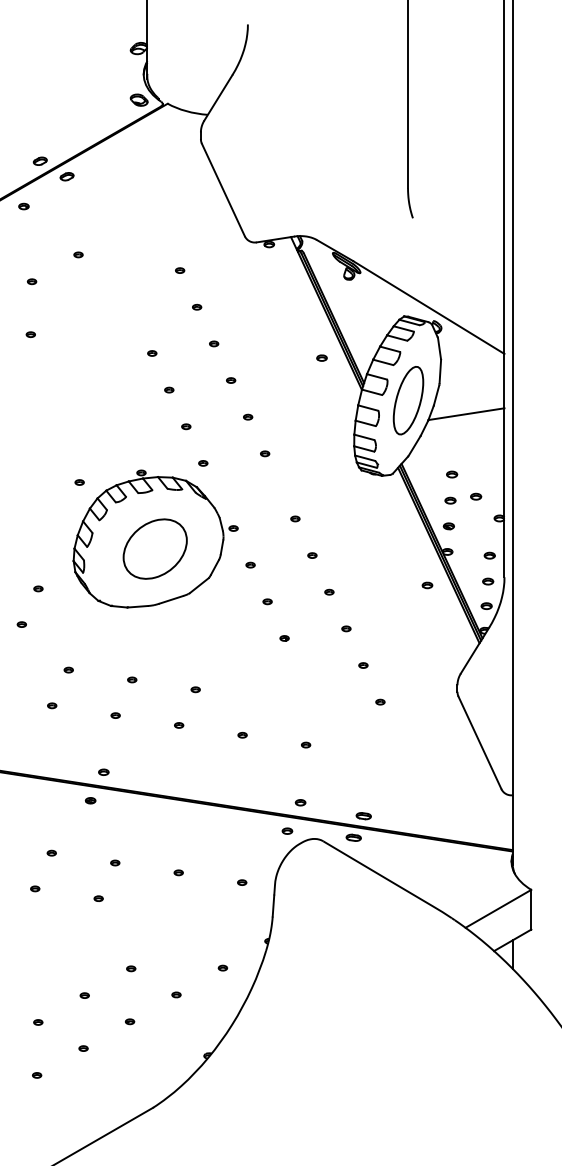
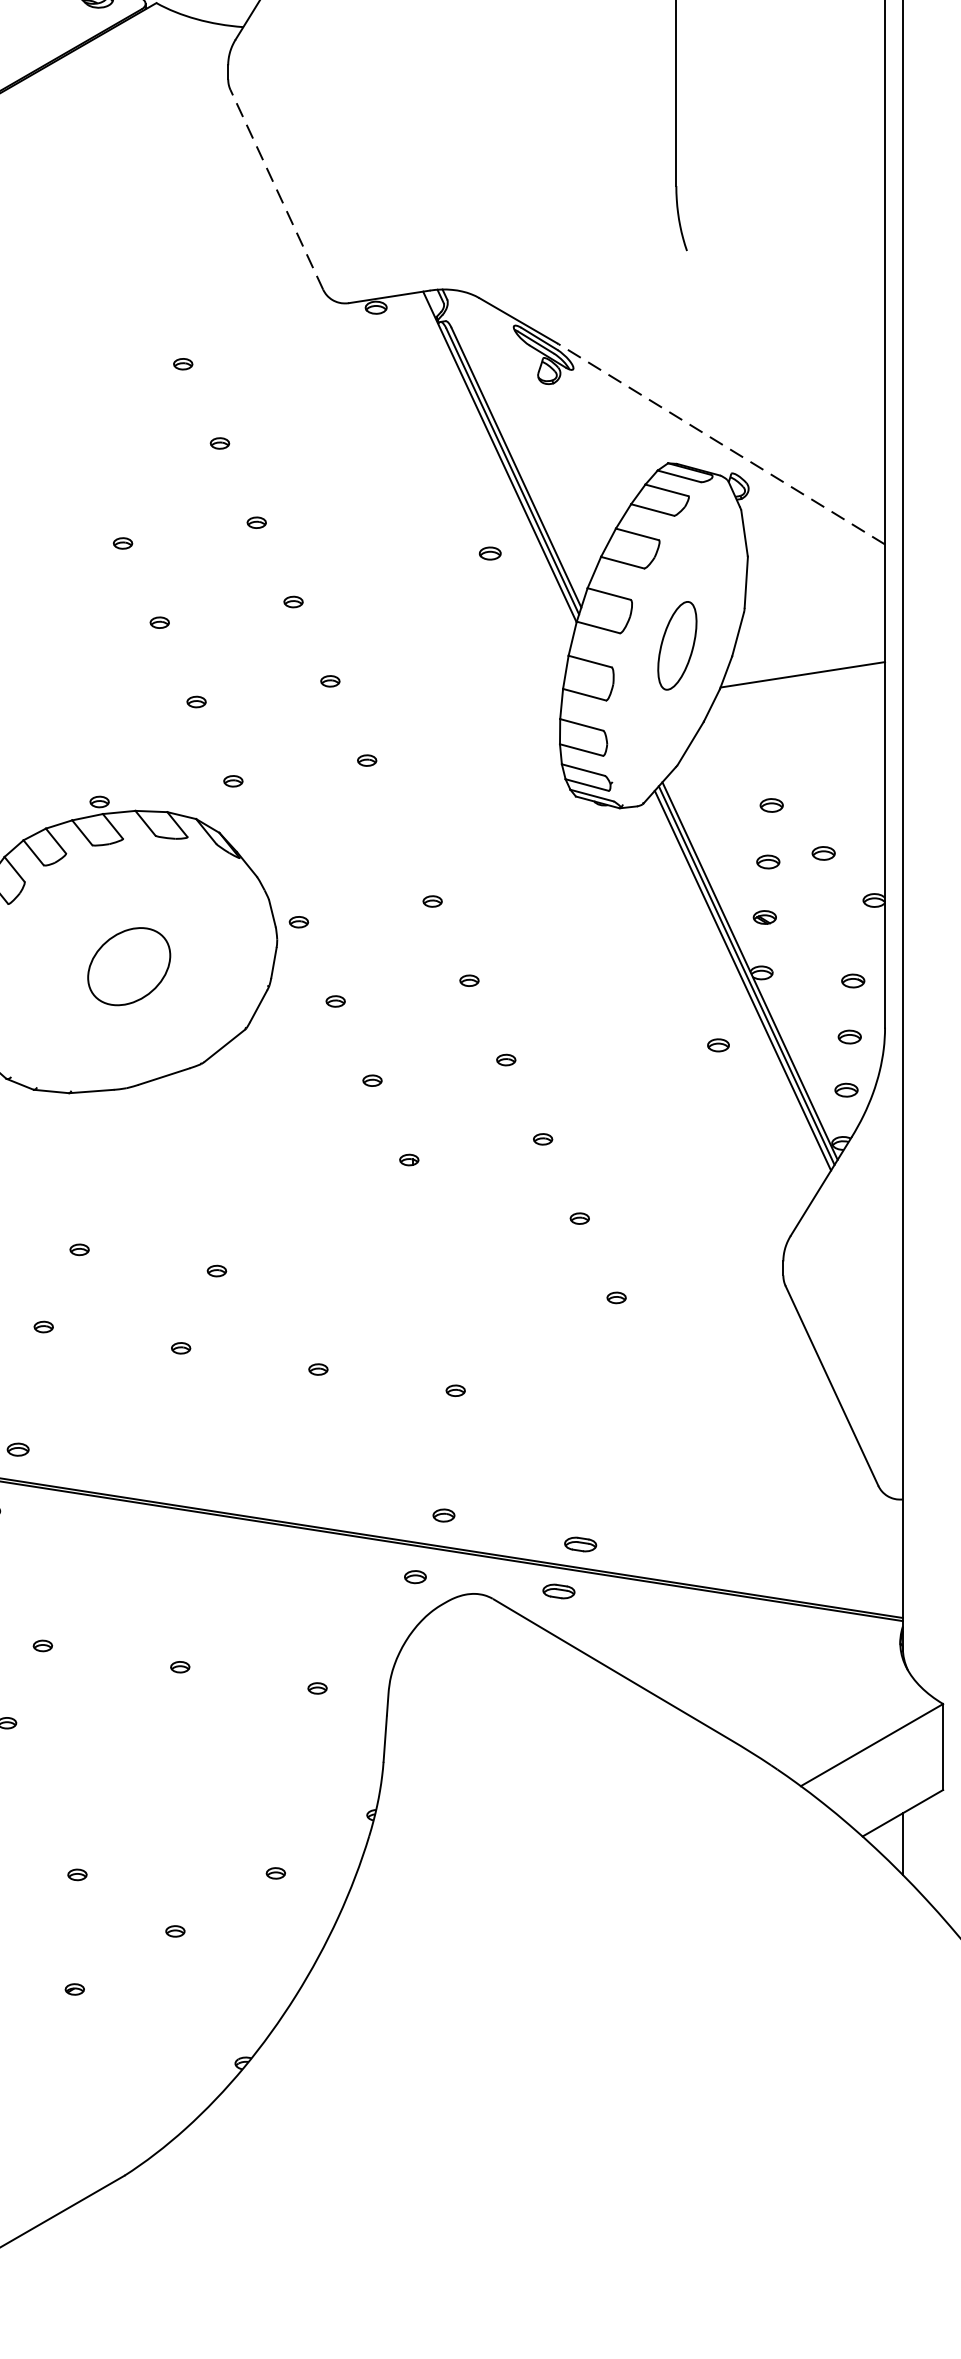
line: (223, 190) -> (277, 190), solid -> dashed
line: (429, 307) -> (722, 443), solid -> dashed
part: (408, 400) -> (677, 645), size x0.6
part: (154, 548) -> (127, 965), size x0.6

